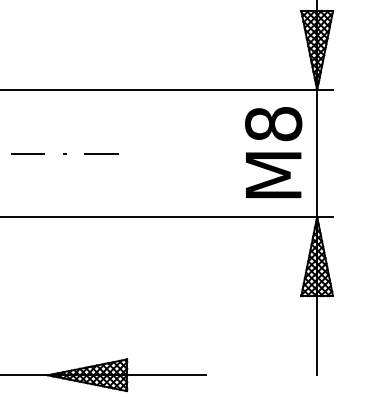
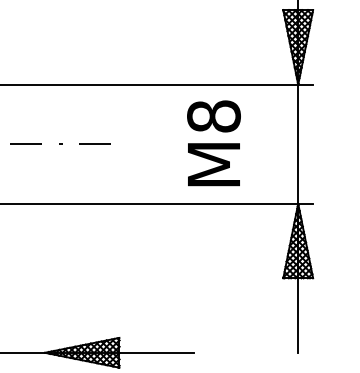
text: (273, 152) -> (213, 143), moved

